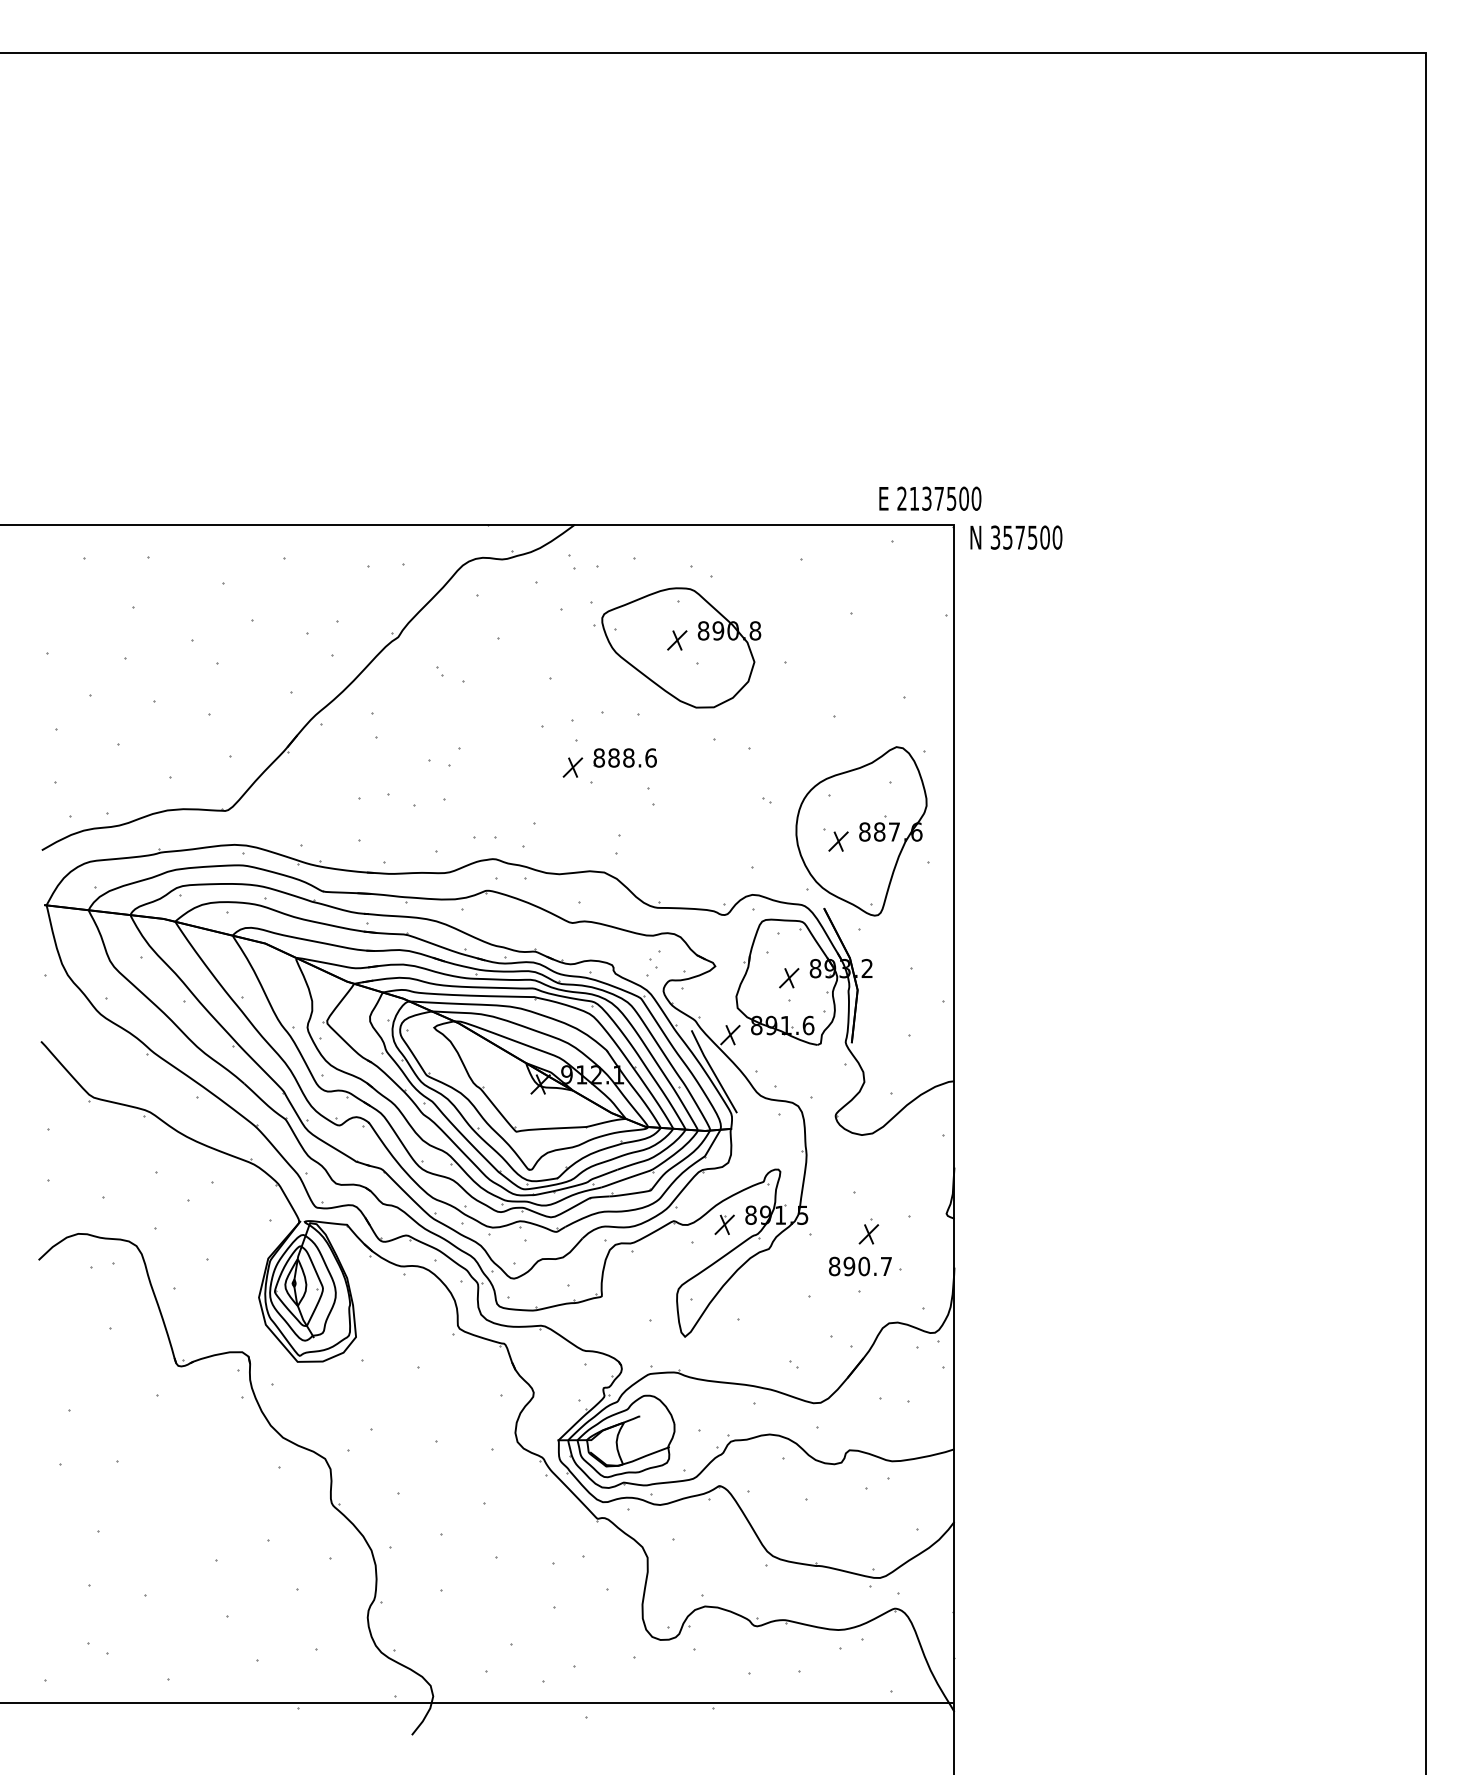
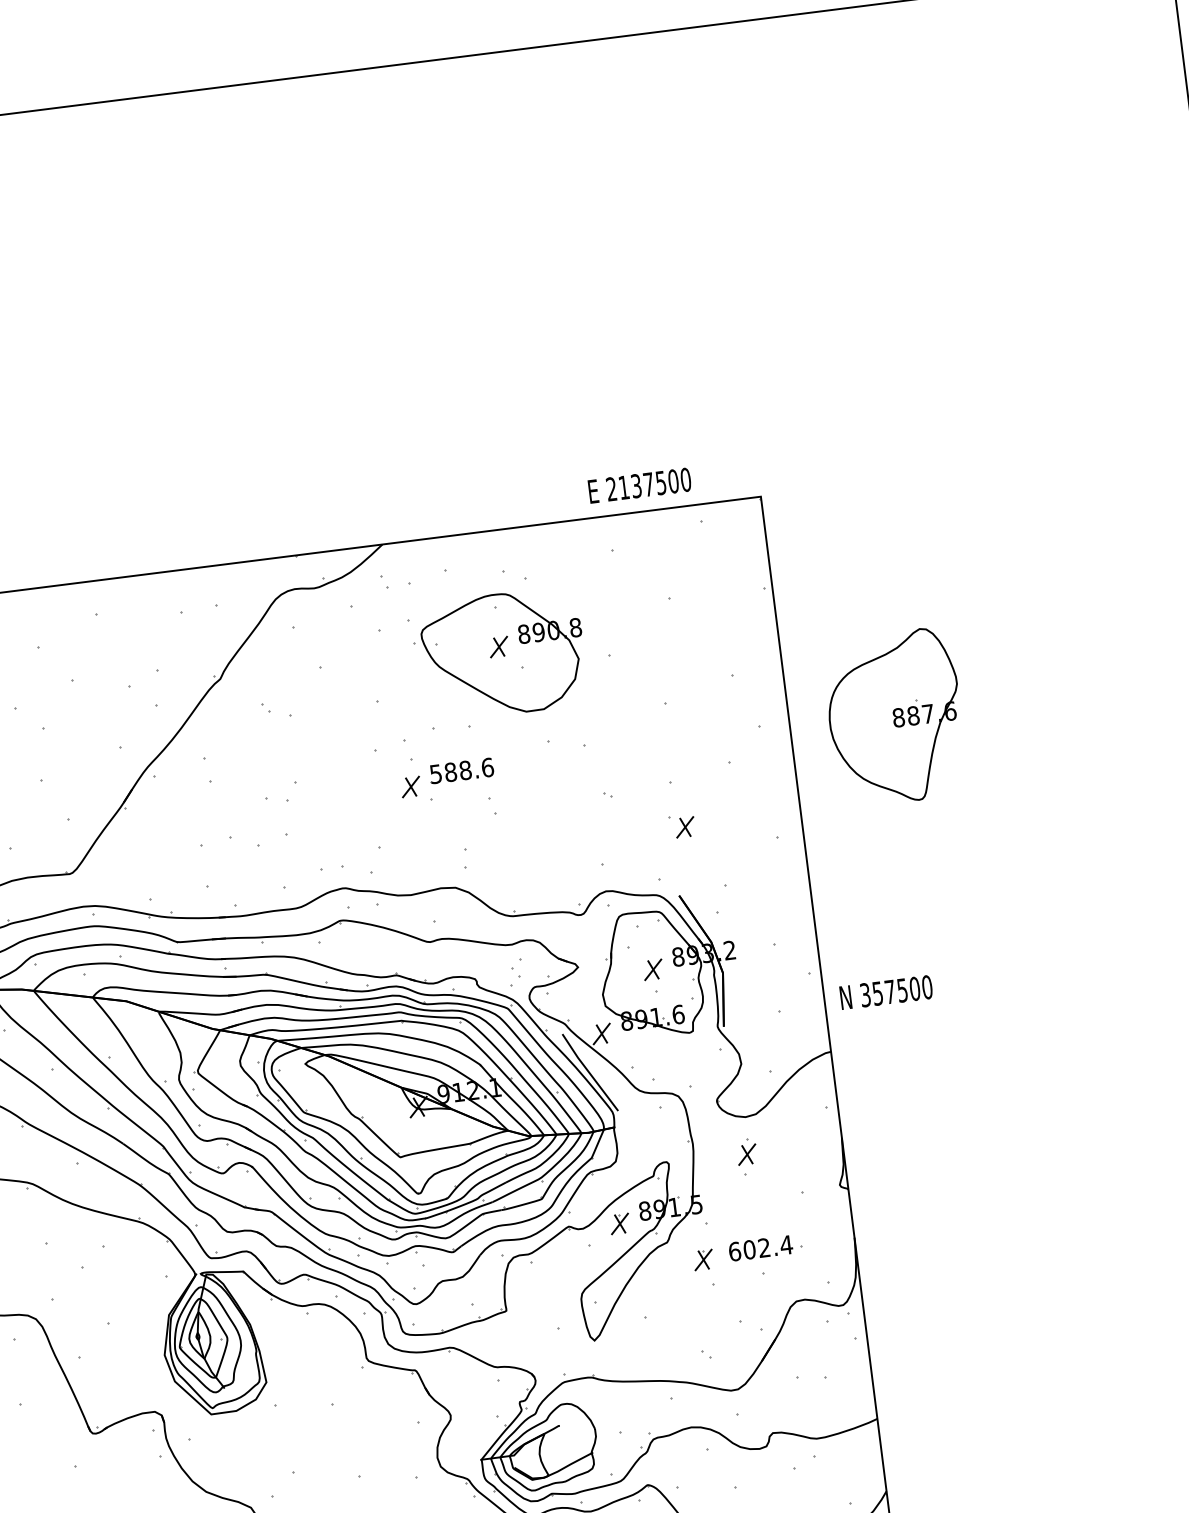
text: (930, 498) -> (639, 485), moved
text: (1016, 537) -> (886, 992), moved
text: (599, 757) -> (436, 773), 888.6 -> 588.6
part: (861, 831) -> (895, 717), moved
part: (868, 1231) -> (746, 1151), moved
text: (860, 1266) -> (760, 1248), 890.7 -> 602.4
part: (802, 1270) -> (703, 1259), added

